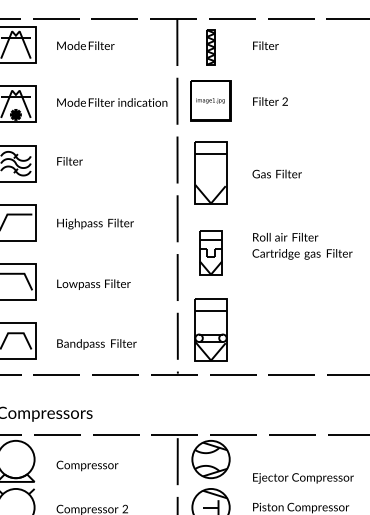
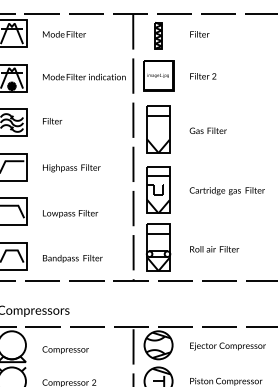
text: (285, 237) -> (214, 249), moved
part: (210, 252) -> (158, 189), size x1.43
text: (302, 478) -> (227, 346), moved

